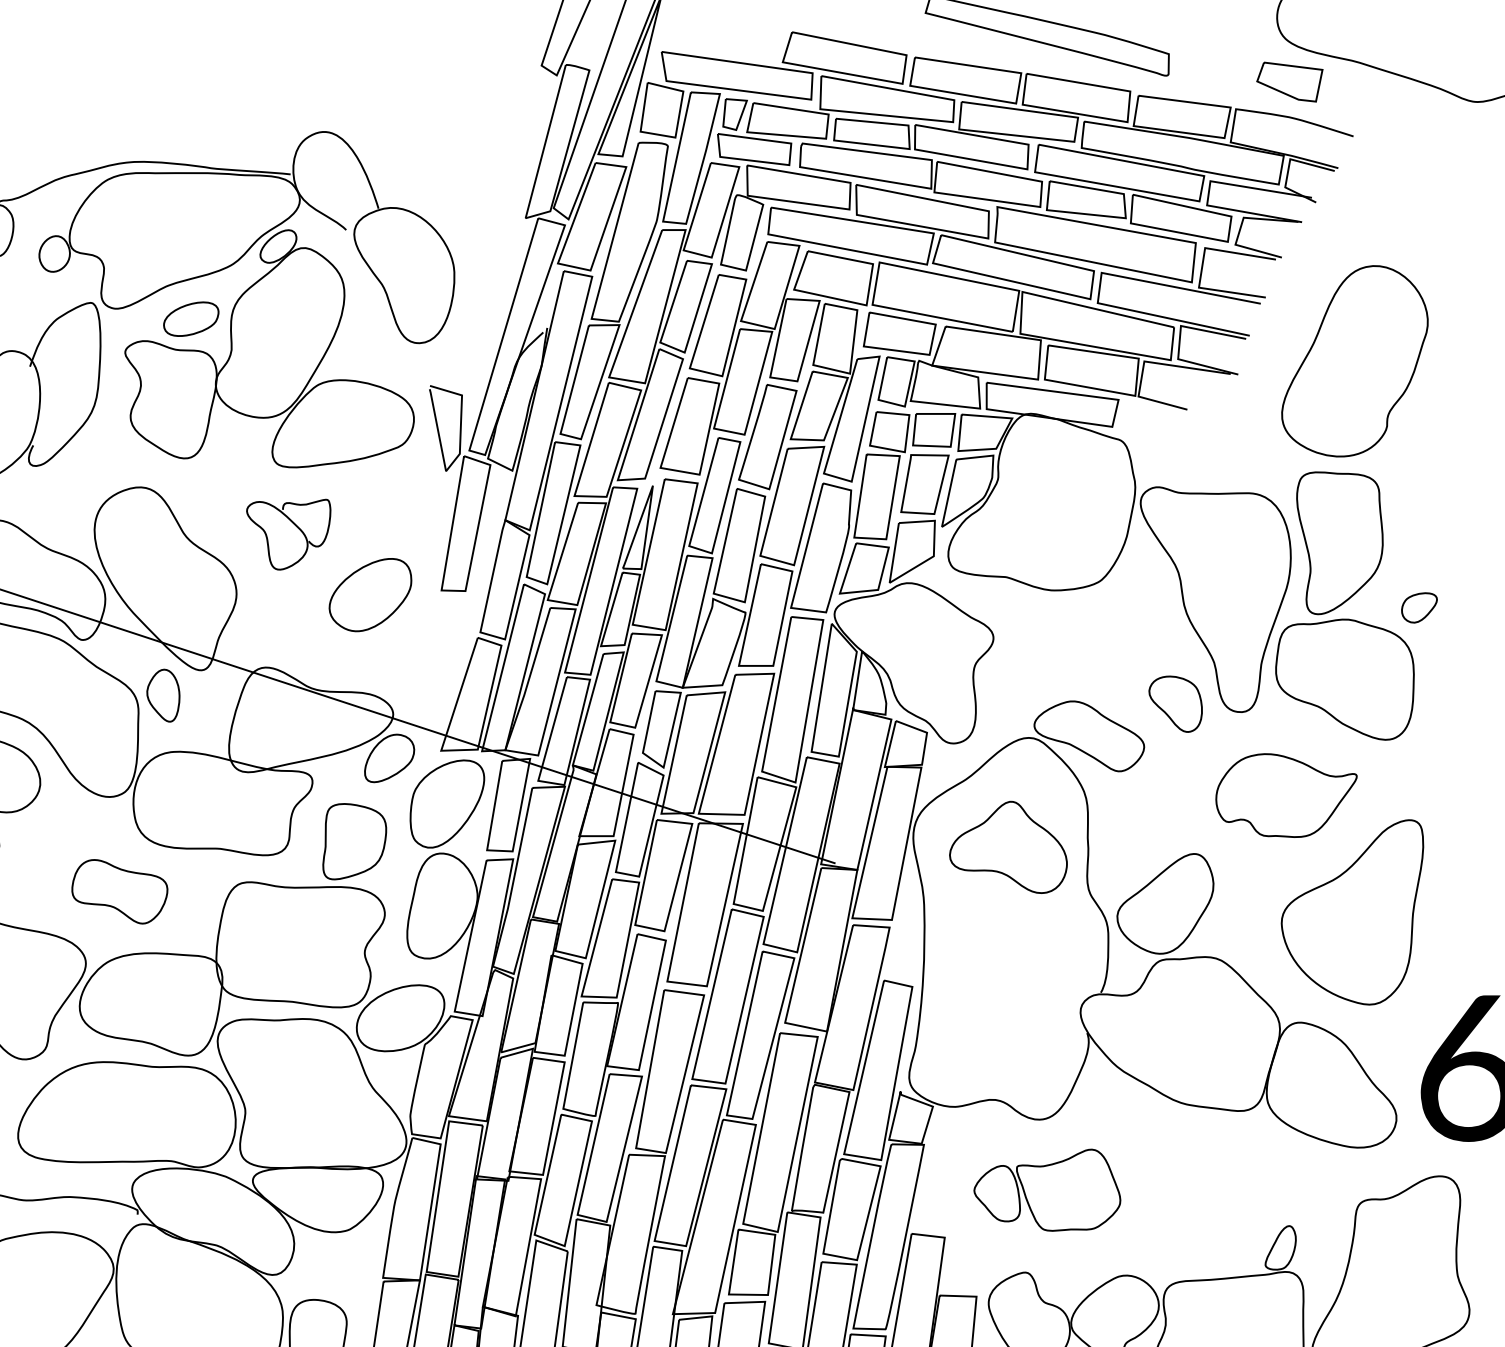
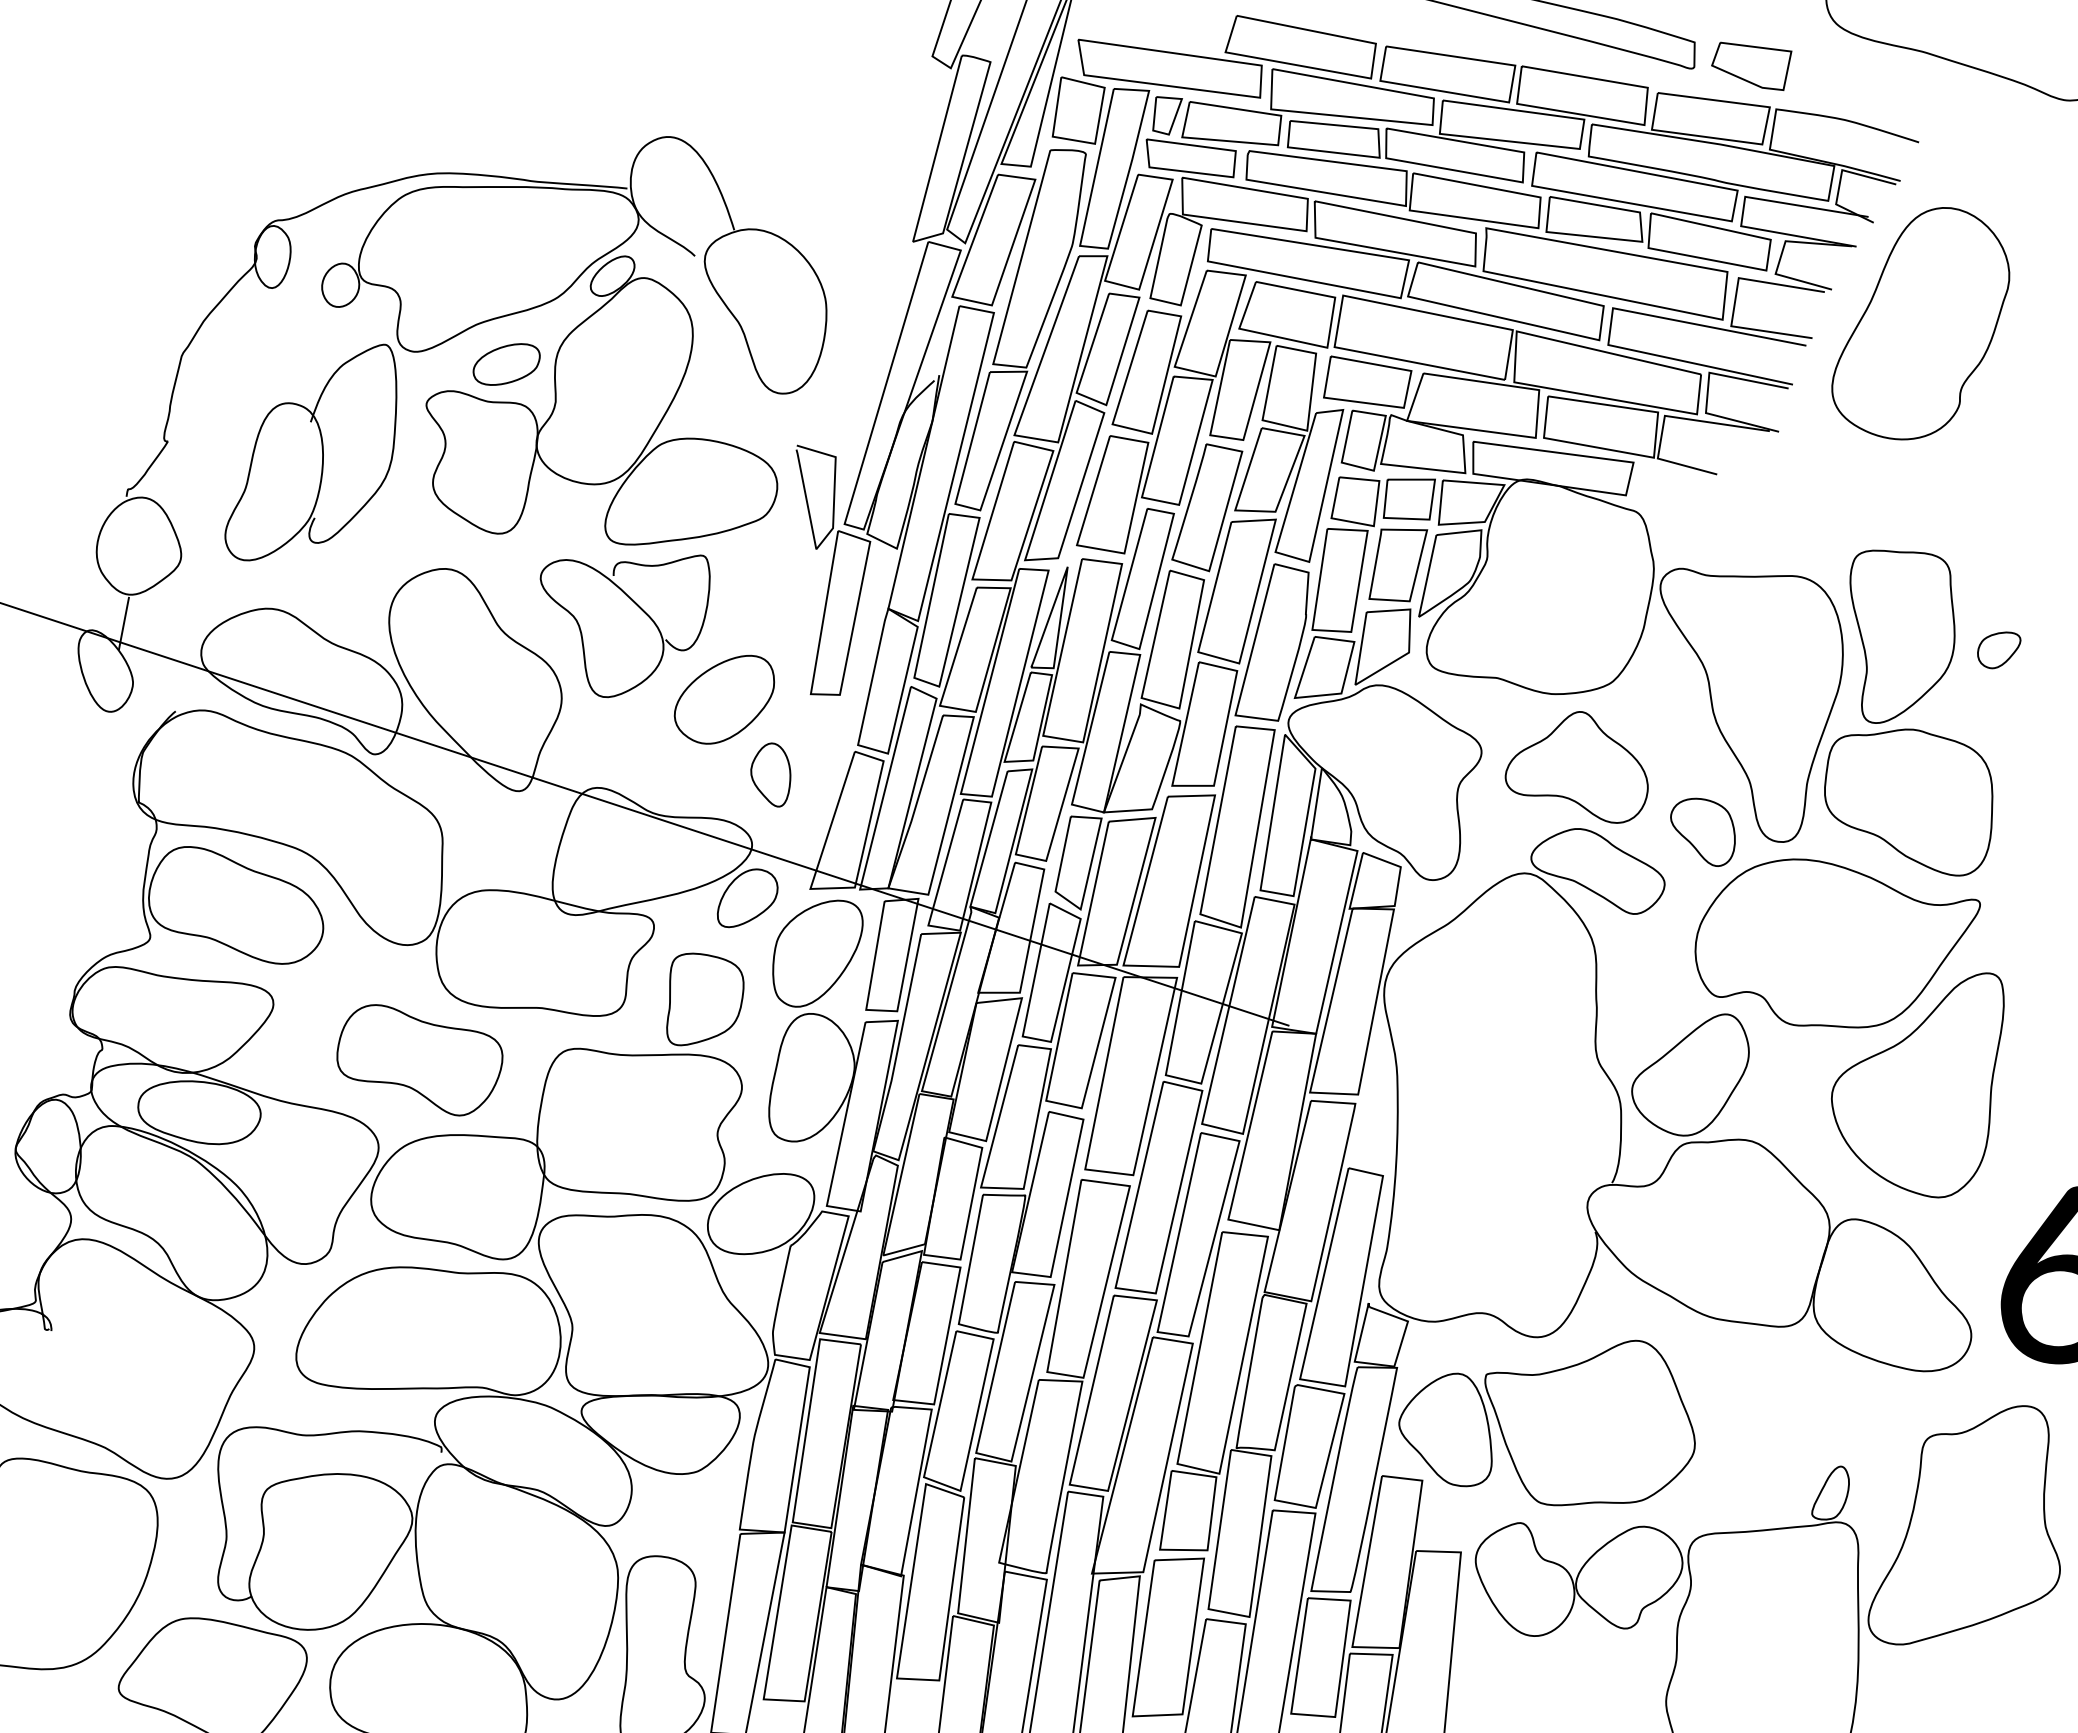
part: (1289, 81) -> (1751, 65), moved
part: (1354, 361) -> (1920, 323), moved
part: (288, 534) -> (624, 626), size x1.67
part: (1419, 608) -> (1999, 650), moved
part: (163, 695) -> (770, 774), moved
part: (1286, 795) -> (1837, 943), size x1.67
part: (1008, 847) -> (1576, 767), moved
part: (119, 891) -> (419, 1060), size x1.43
part: (1046, 1189) -> (1546, 1422), size x1.67

